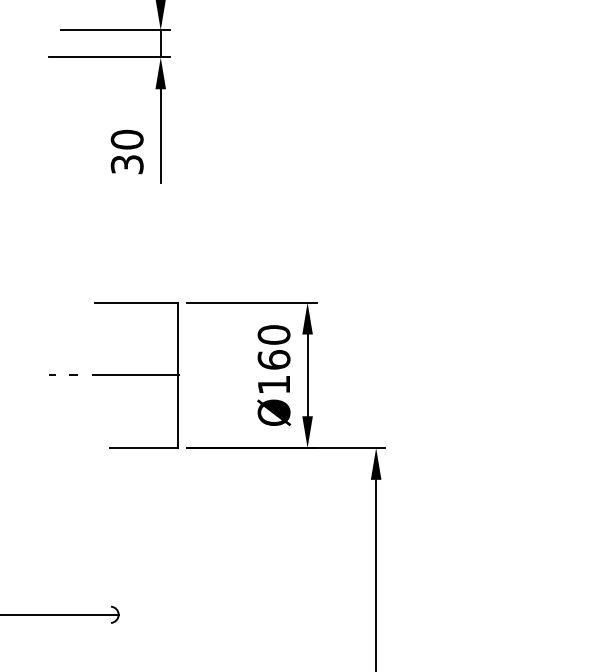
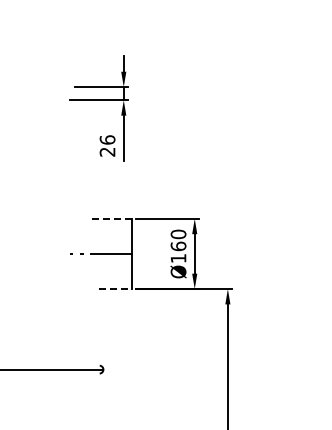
text: (127, 151) -> (107, 145), 30 -> 26
line: (135, 302) -> (111, 218), solid -> dashed
line: (145, 448) -> (116, 289), solid -> dashed

